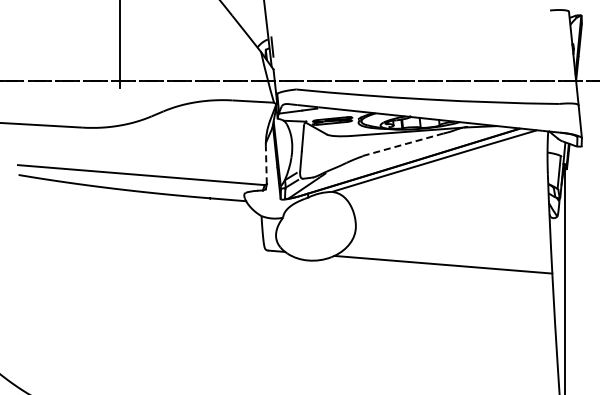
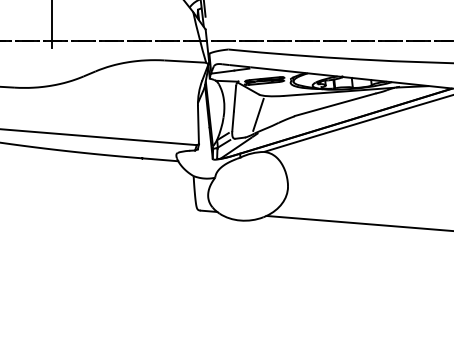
line: (403, 144) -> (335, 104), dashed -> solid
line: (326, 154) -> (258, 114), added
line: (266, 164) -> (198, 124), dashed -> solid

